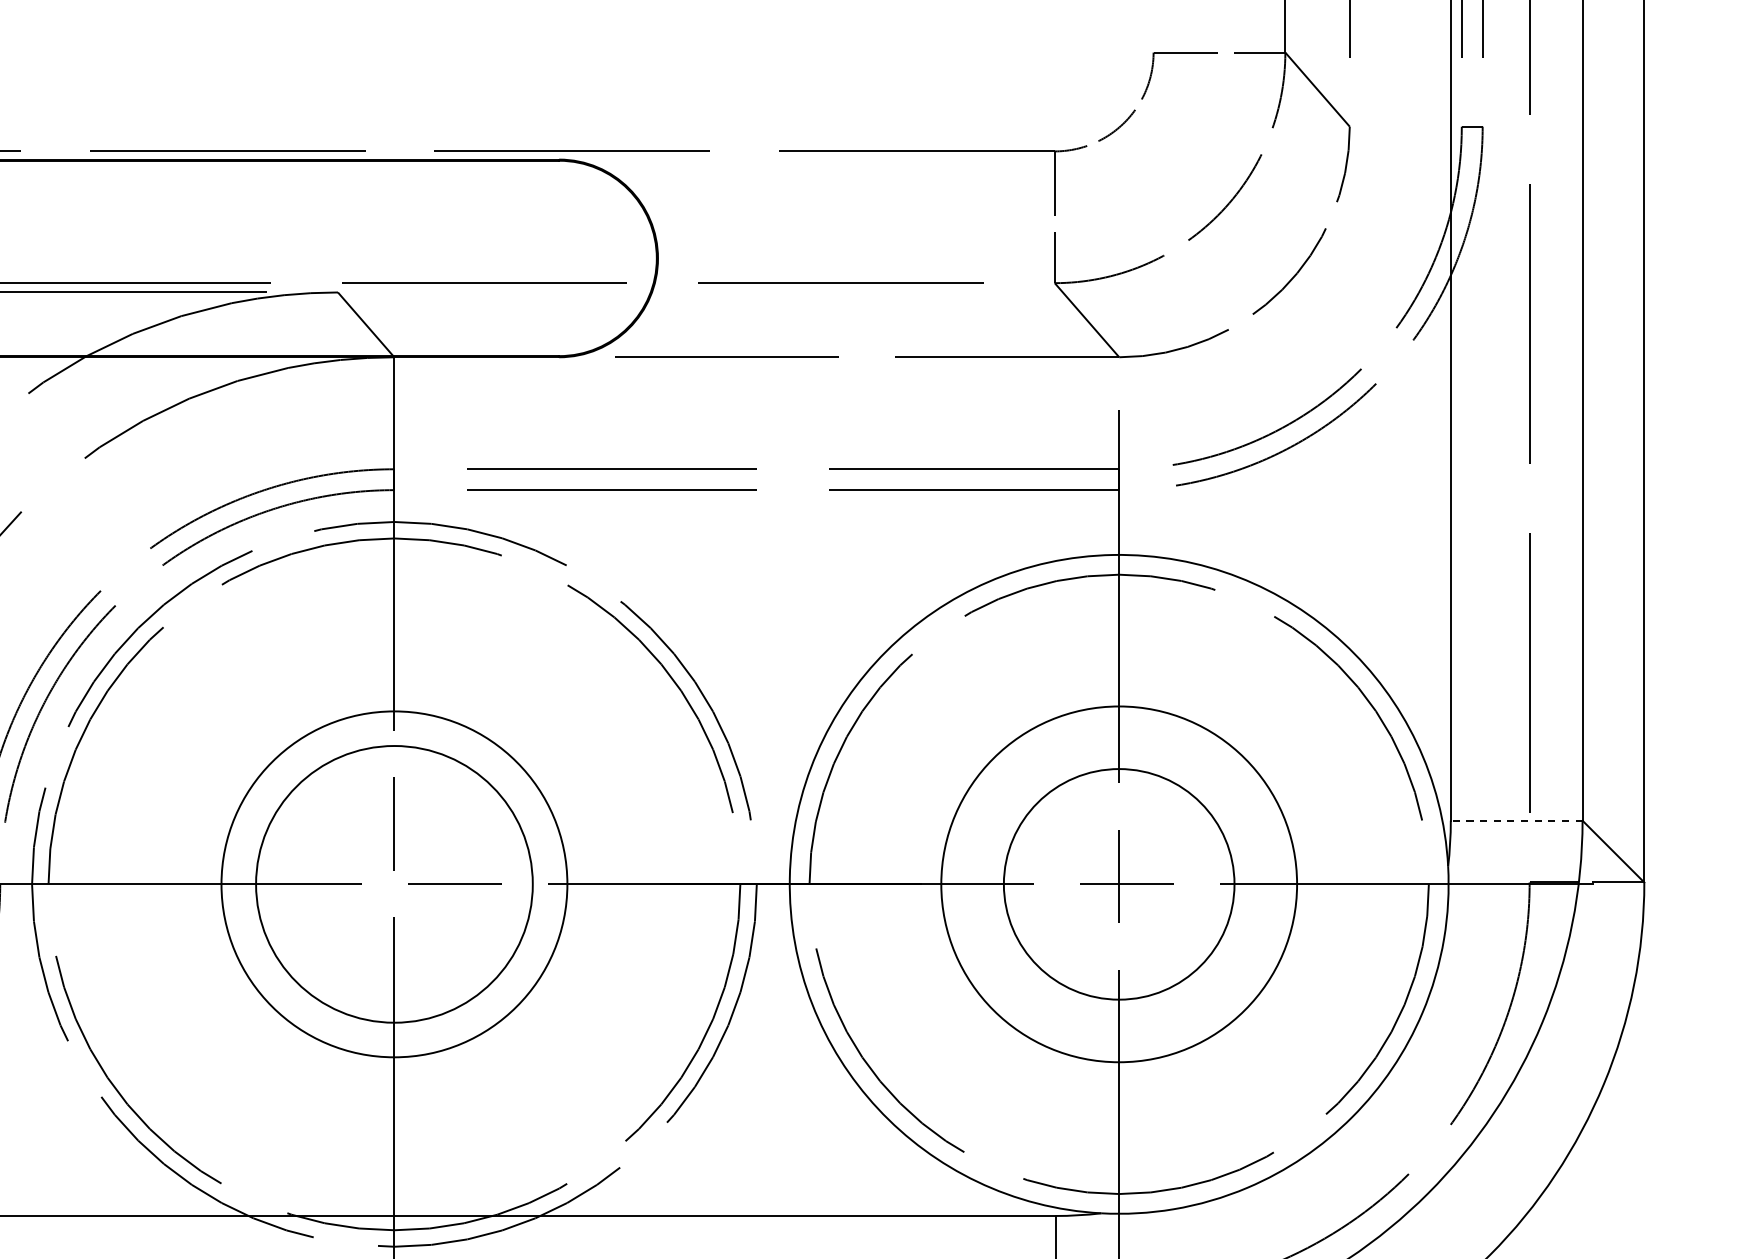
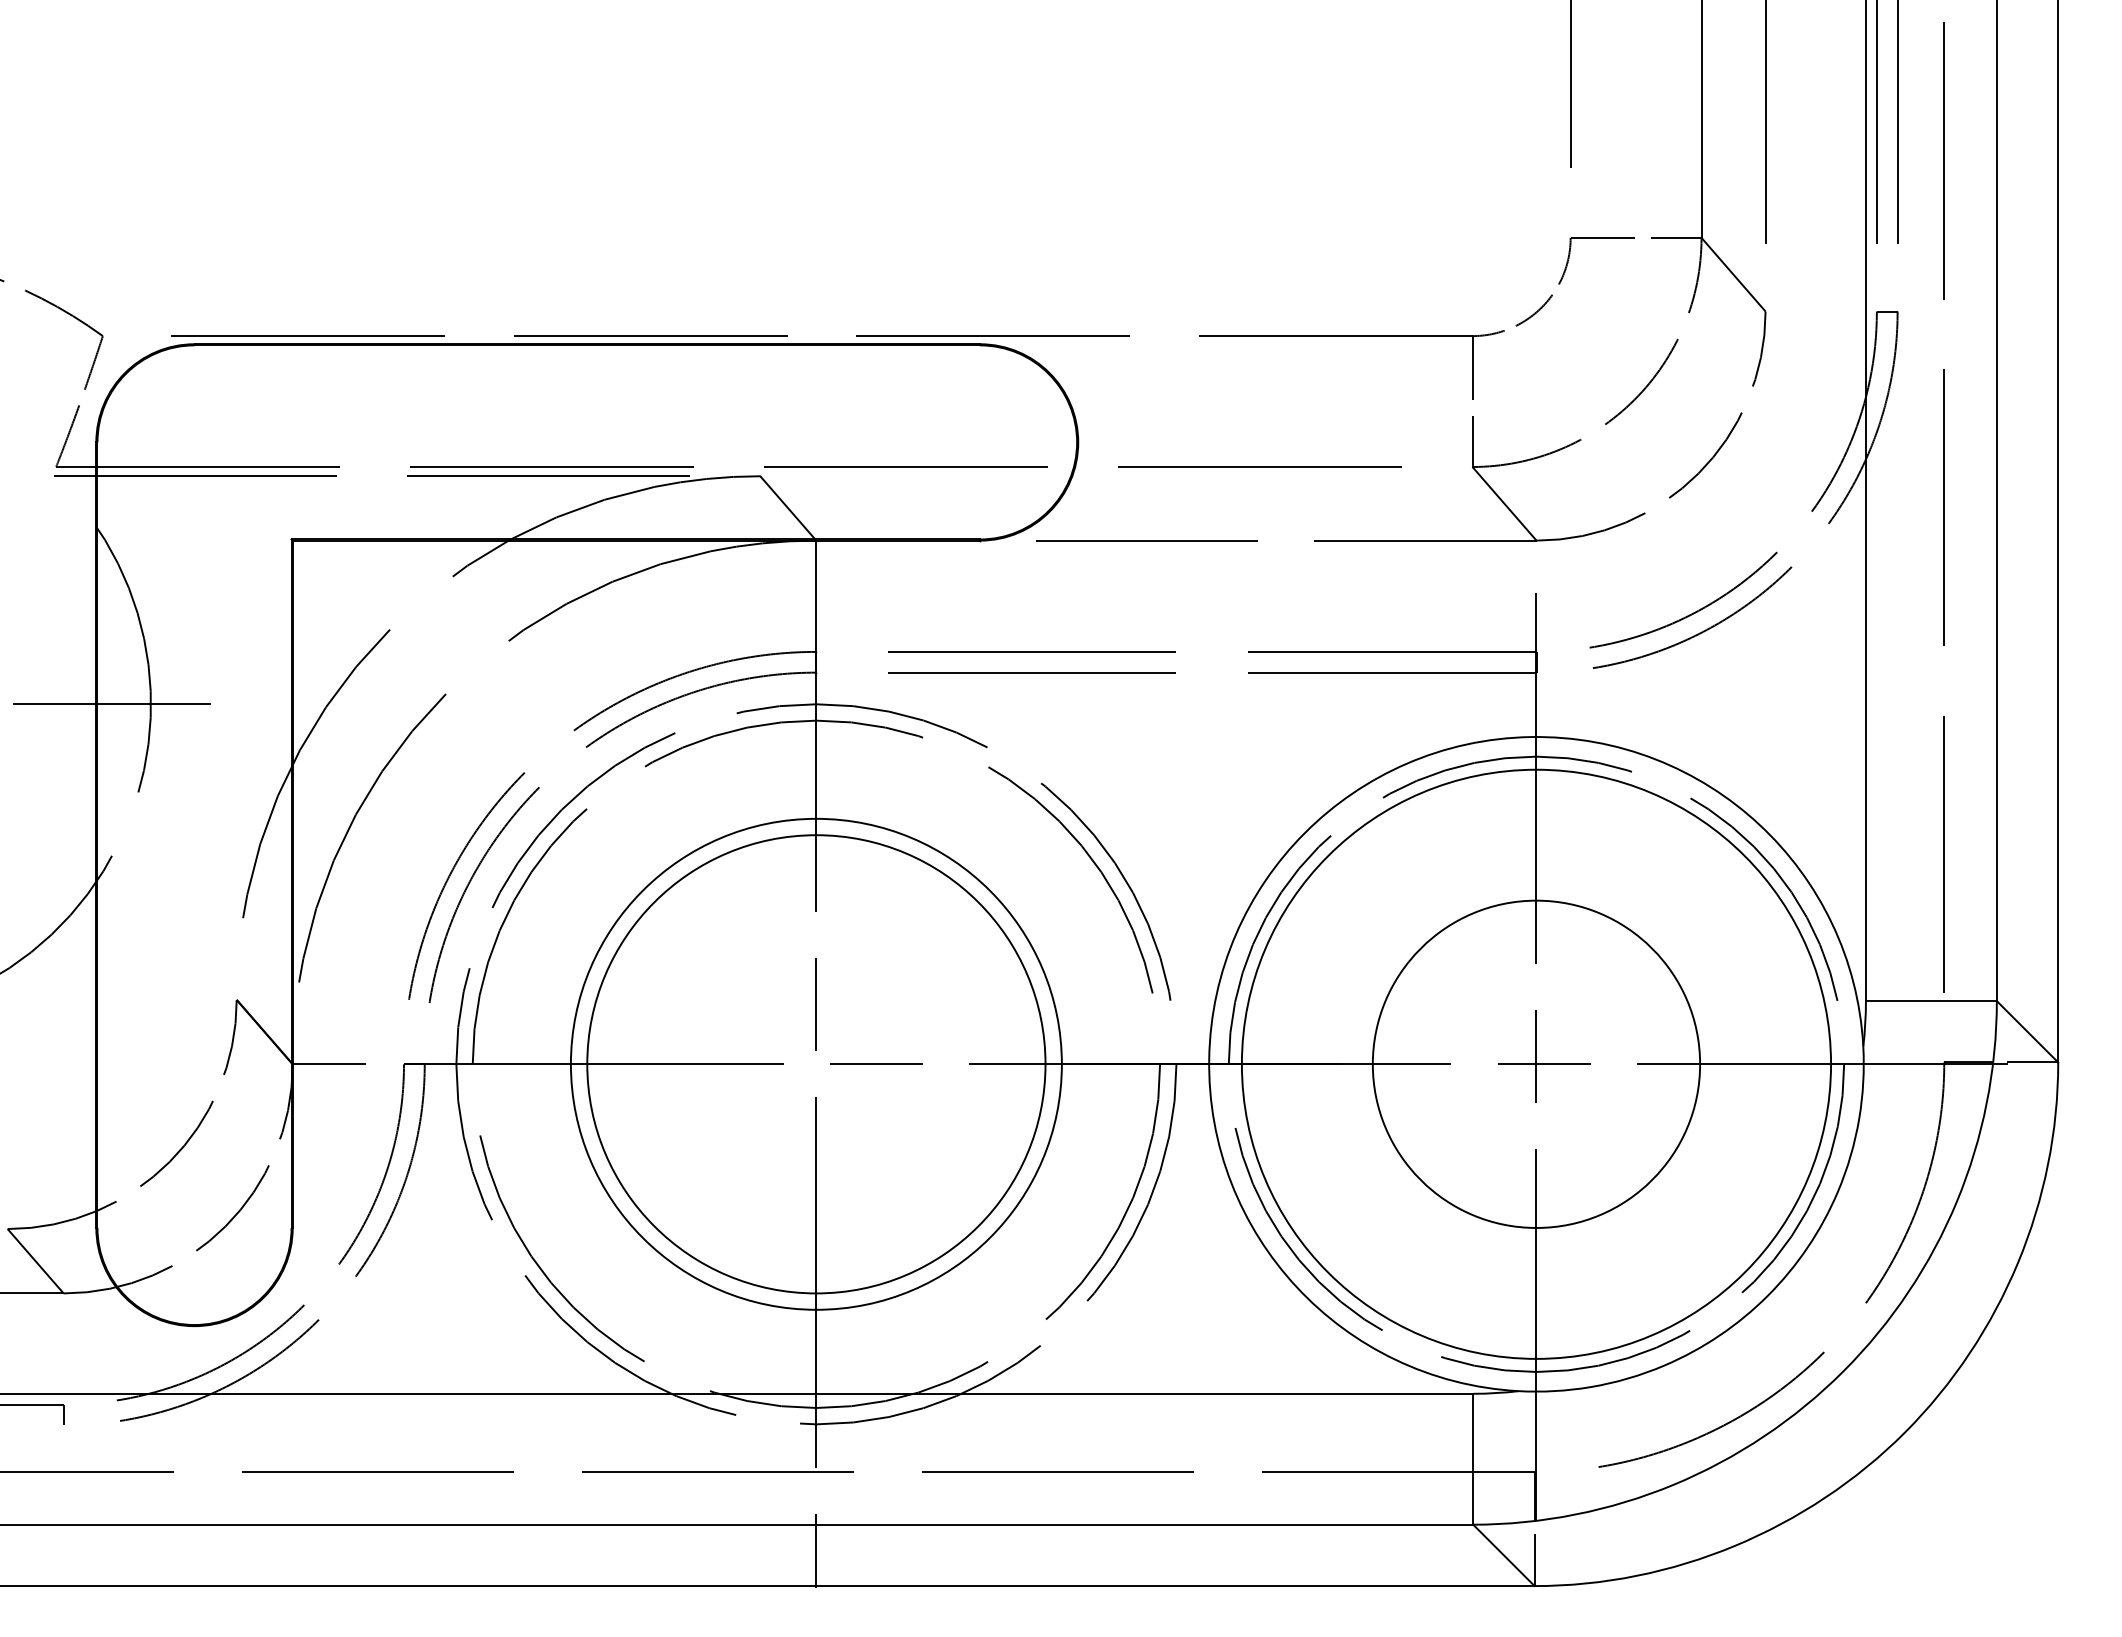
line: (1515, 821) -> (1930, 1001), dashed -> solid
circle: (393, 883) -> (815, 1063), size x1.43
circle: (1119, 883) -> (1536, 1063), size x1.43
circle: (1119, 883) -> (1536, 1063), size x1.67
circle: (394, 884) -> (816, 1064), size x1.67

